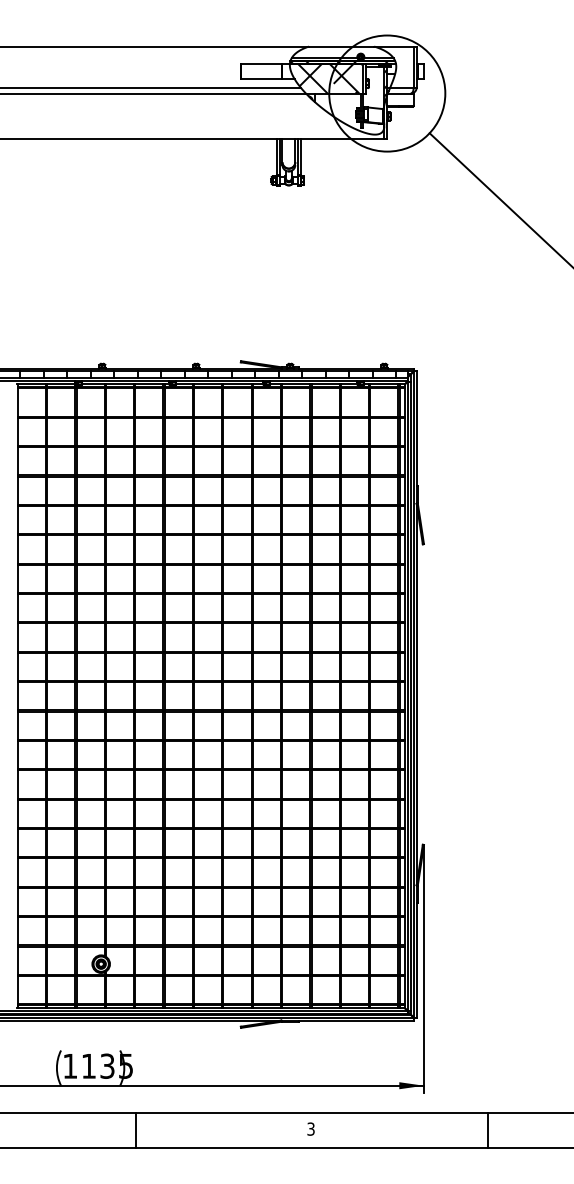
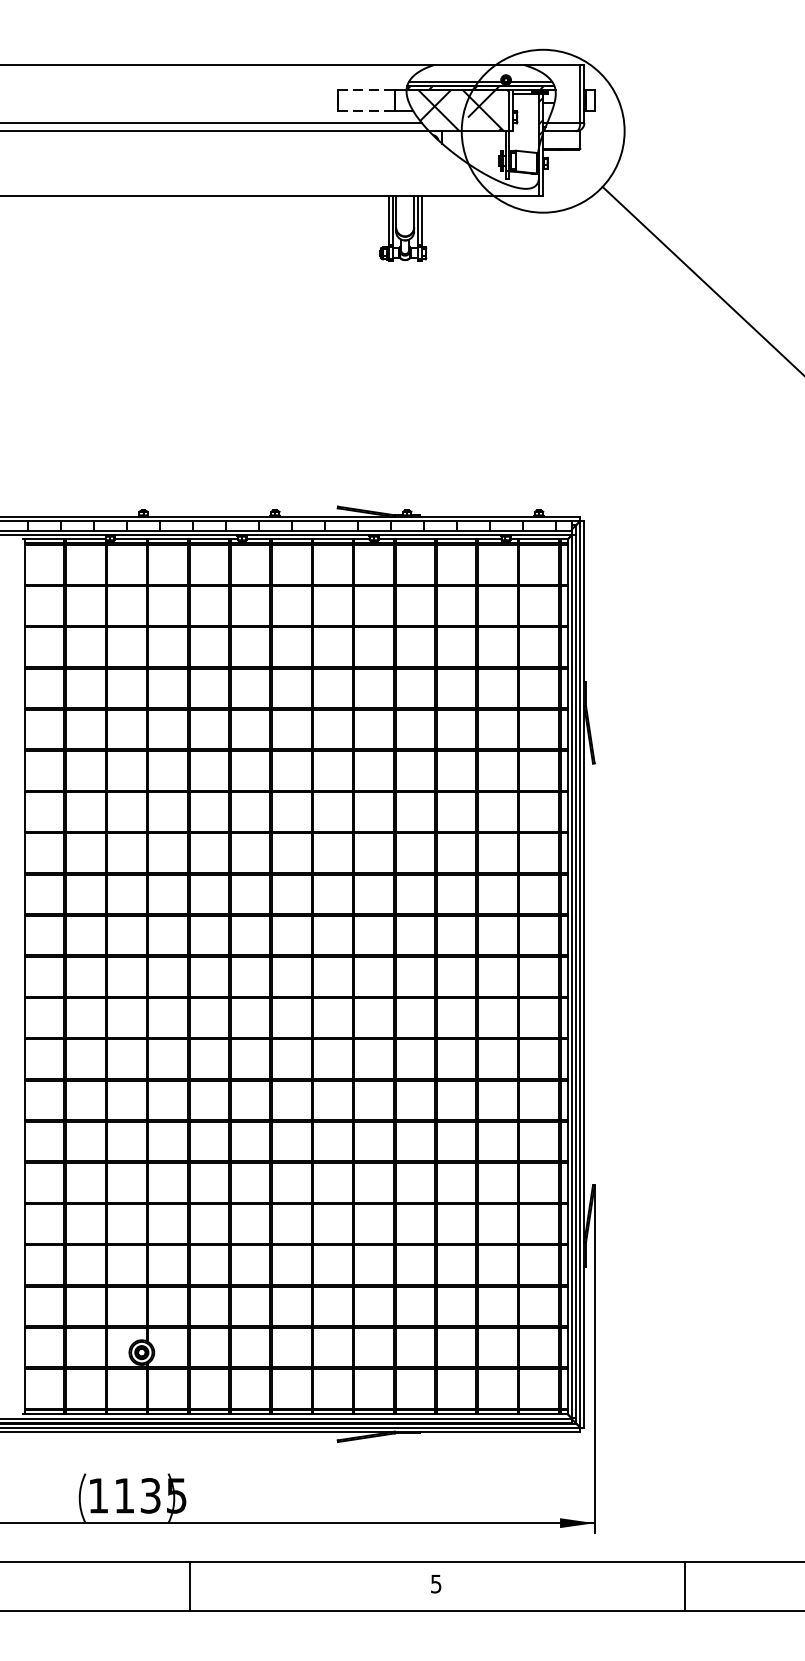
line: (261, 64) -> (366, 90), solid -> dashed
line: (261, 78) -> (366, 110), solid -> dashed
text: (310, 1128) -> (435, 1583), 3 -> 5

